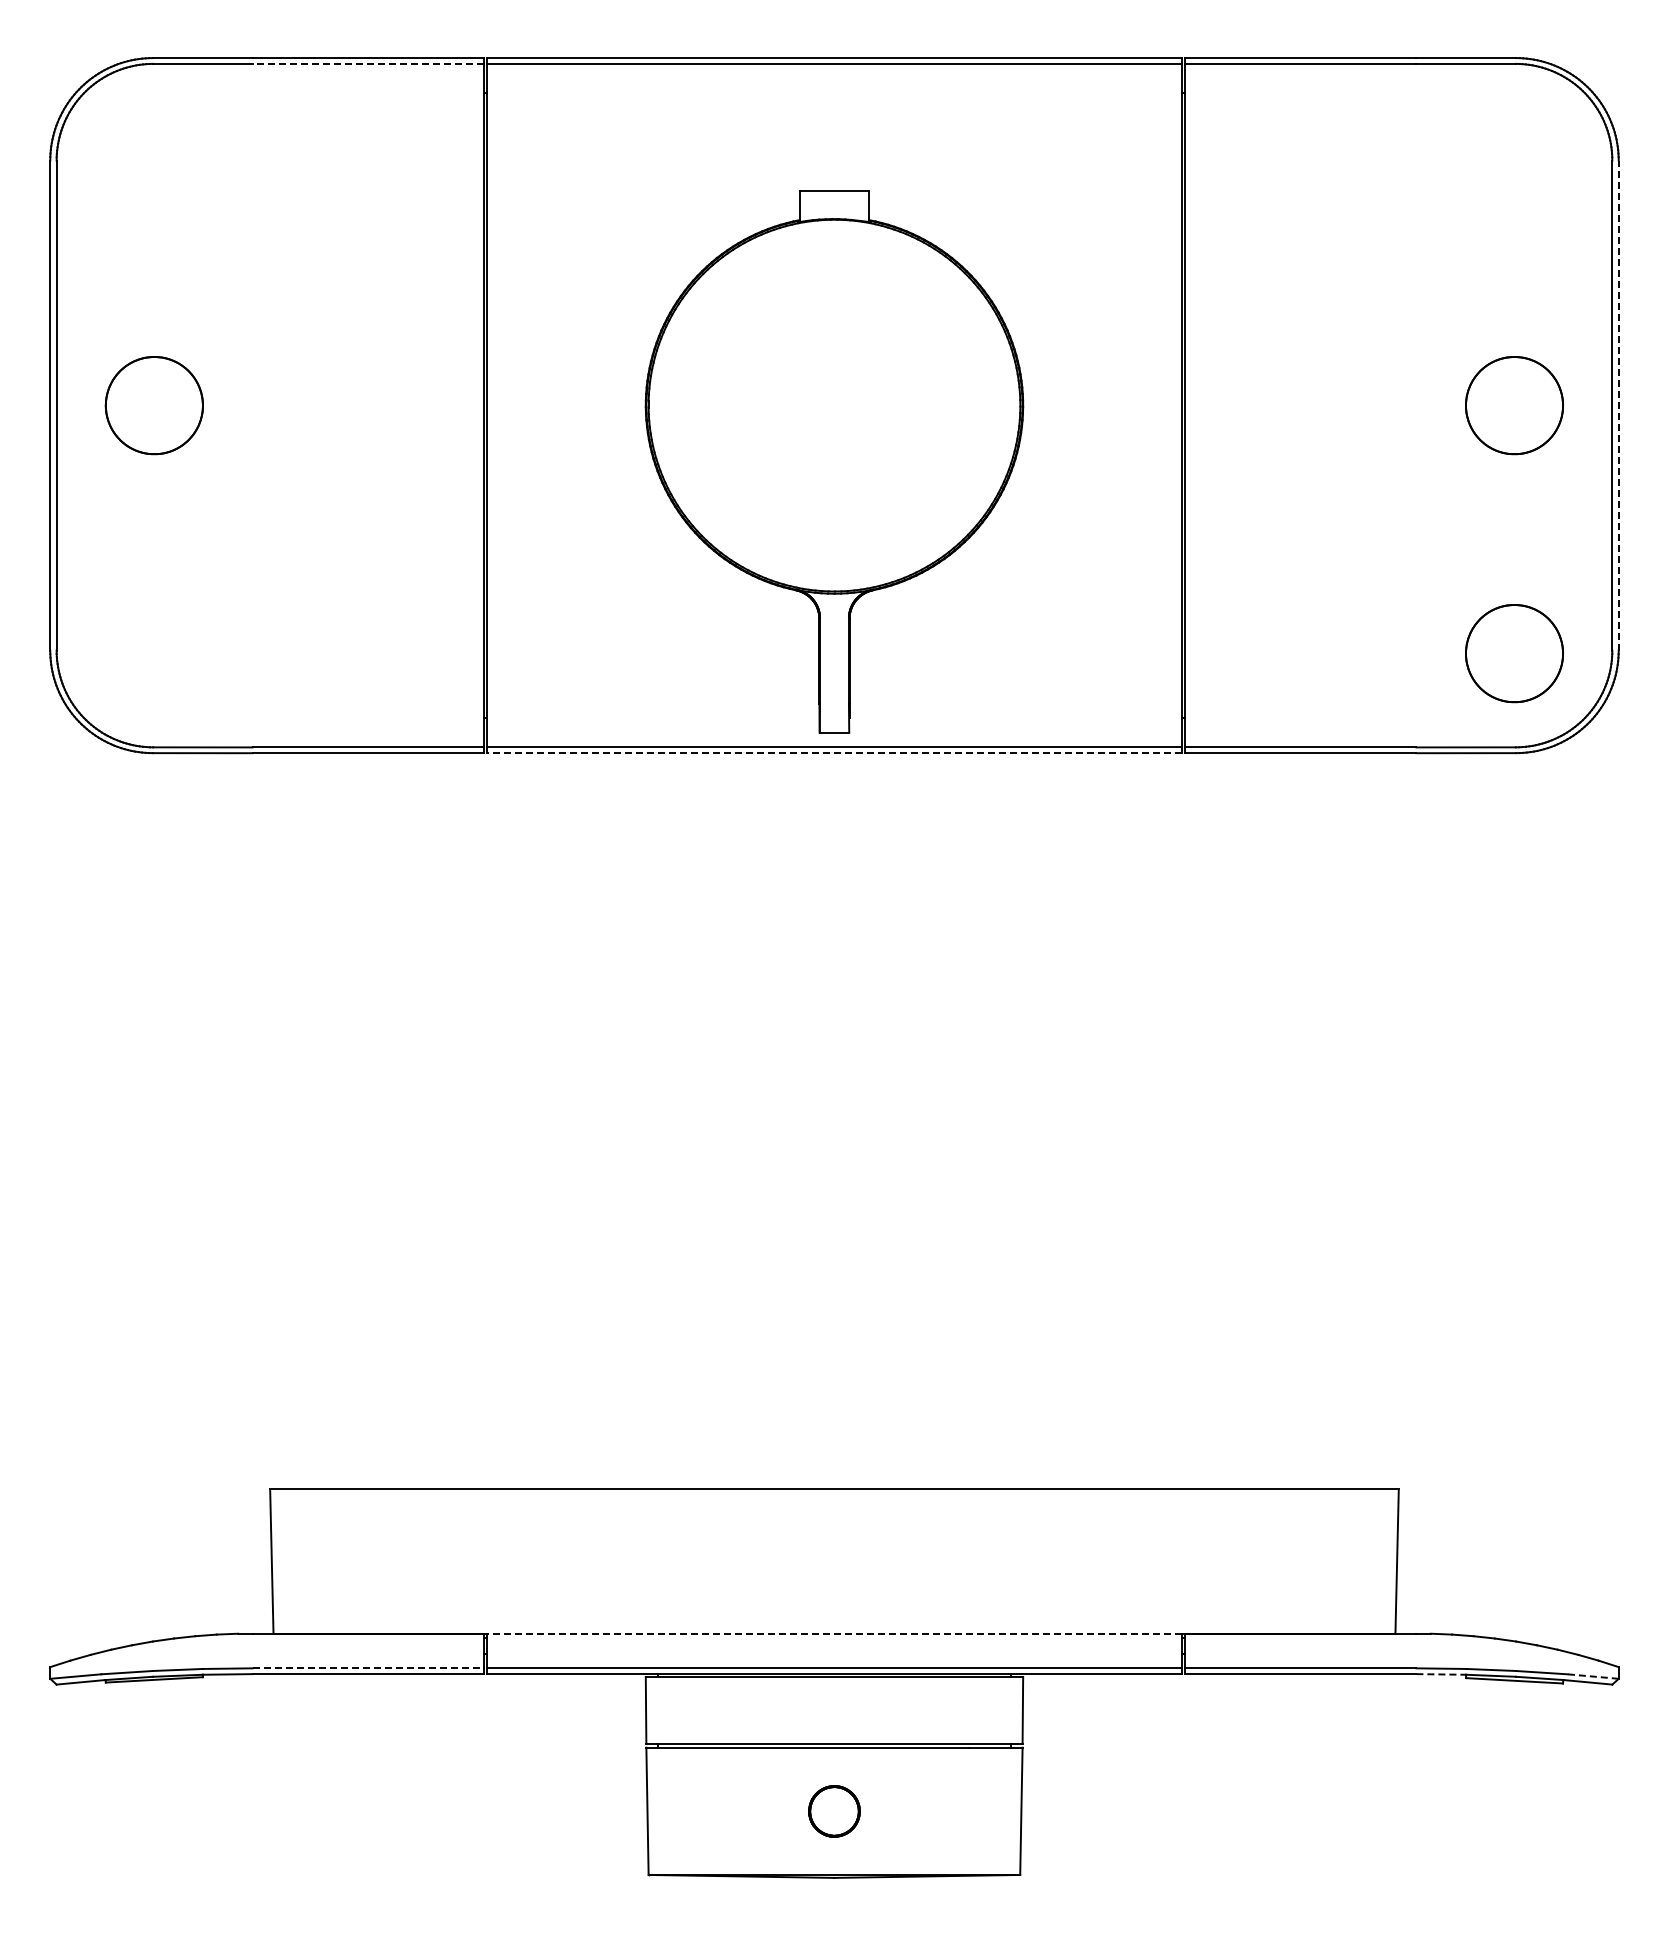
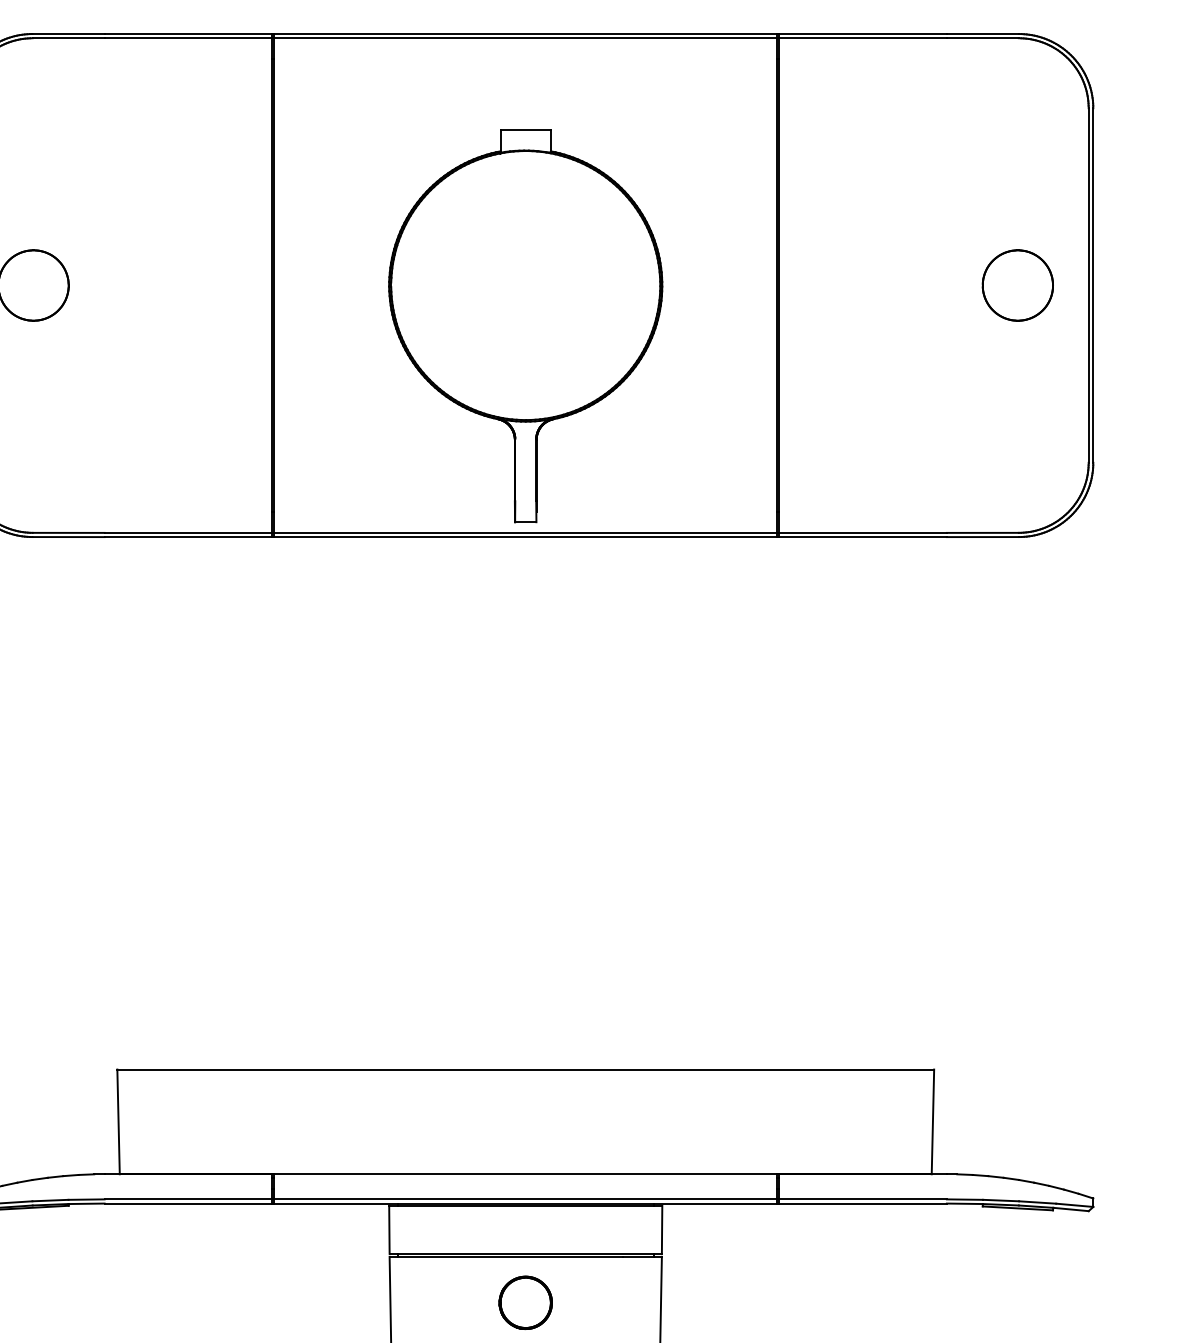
line: (368, 63) -> (188, 37), dashed -> solid
line: (1618, 405) -> (1093, 285), dashed -> solid
part: (1514, 653) -> (1017, 464), removed
line: (834, 752) -> (525, 536), dashed -> solid
line: (834, 1633) -> (525, 1174), dashed -> solid
line: (368, 1668) -> (188, 1199), dashed -> solid
line: (1441, 1674) -> (965, 1203), dashed -> solid
line: (1593, 1676) -> (1075, 1205), dashed -> solid
part: (834, 1811) -> (525, 1302), size x1.43

